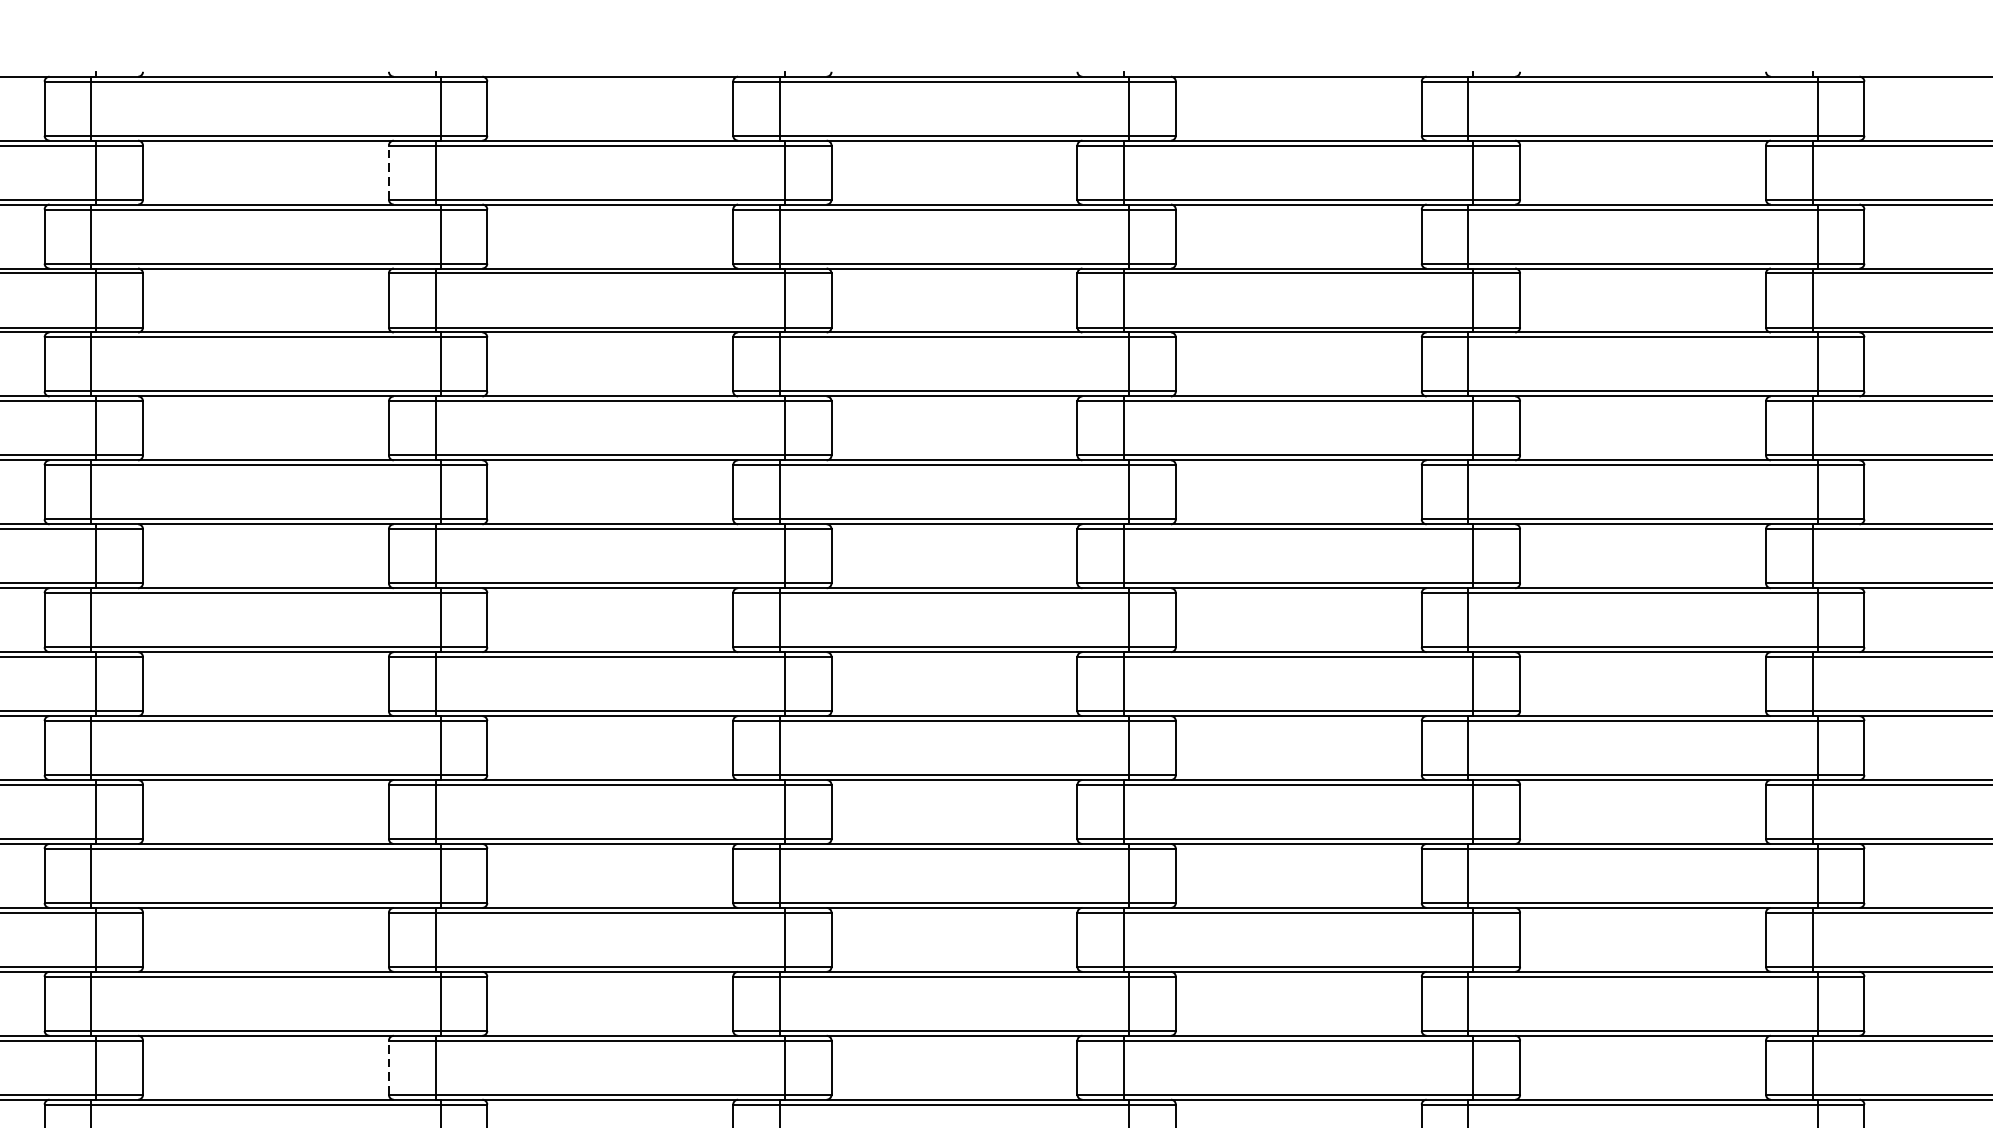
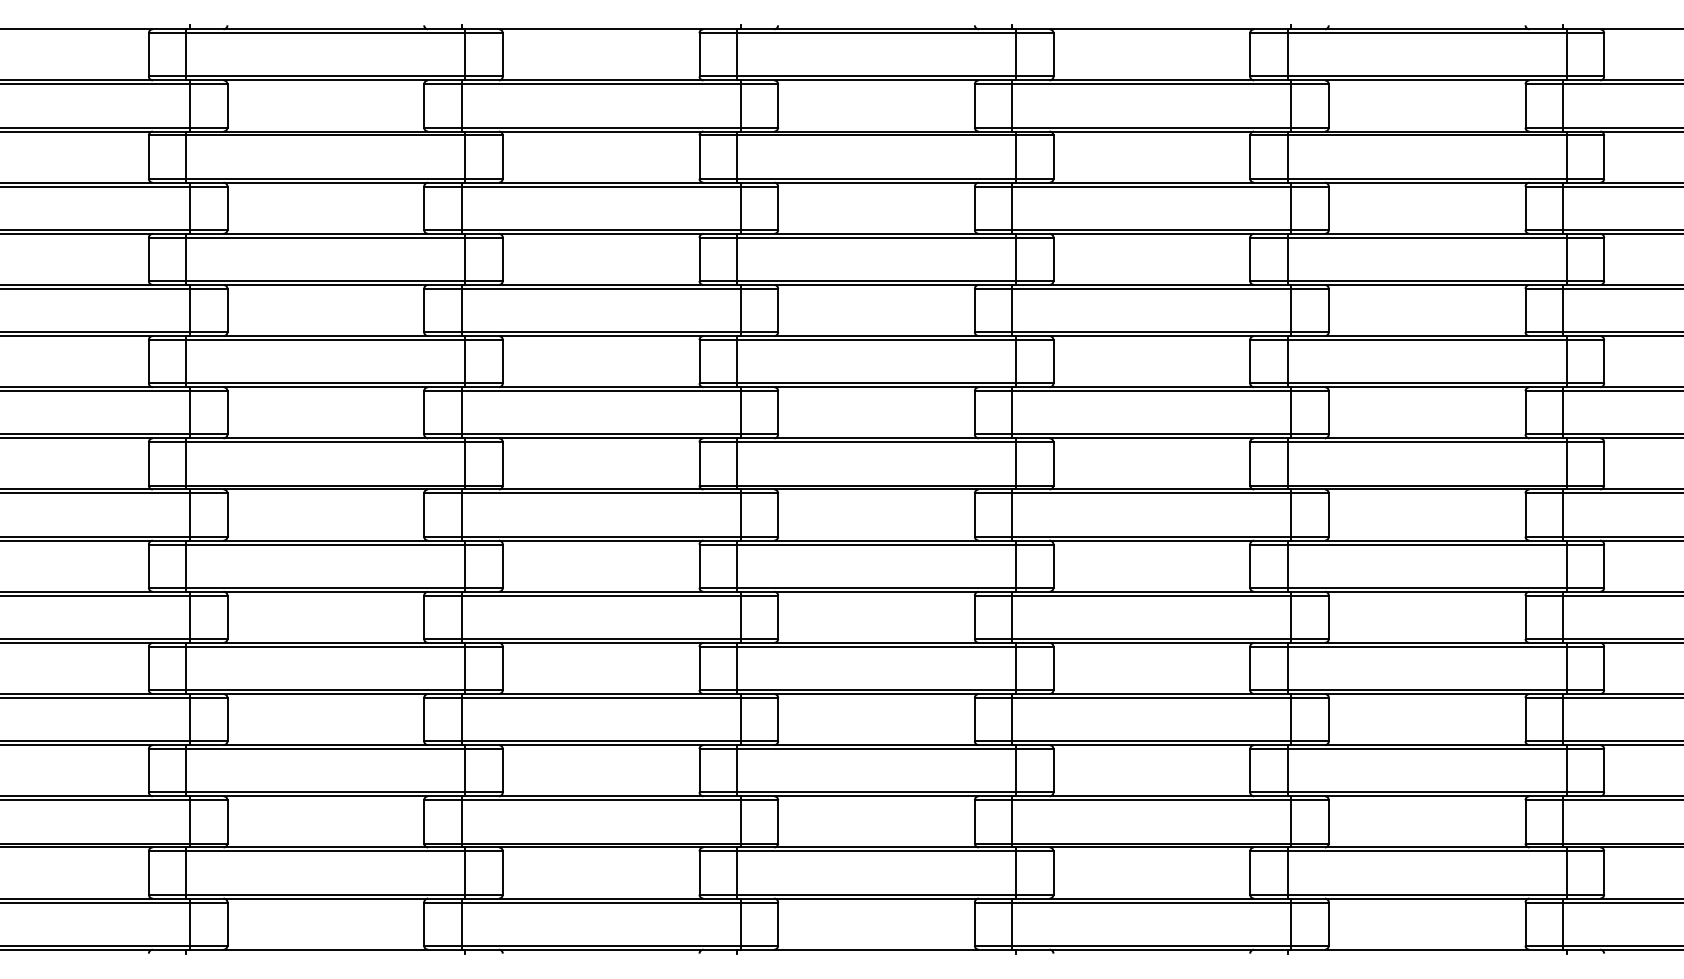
line: (389, 173) -> (424, 106), dashed -> solid
line: (389, 1067) -> (424, 821), dashed -> solid

